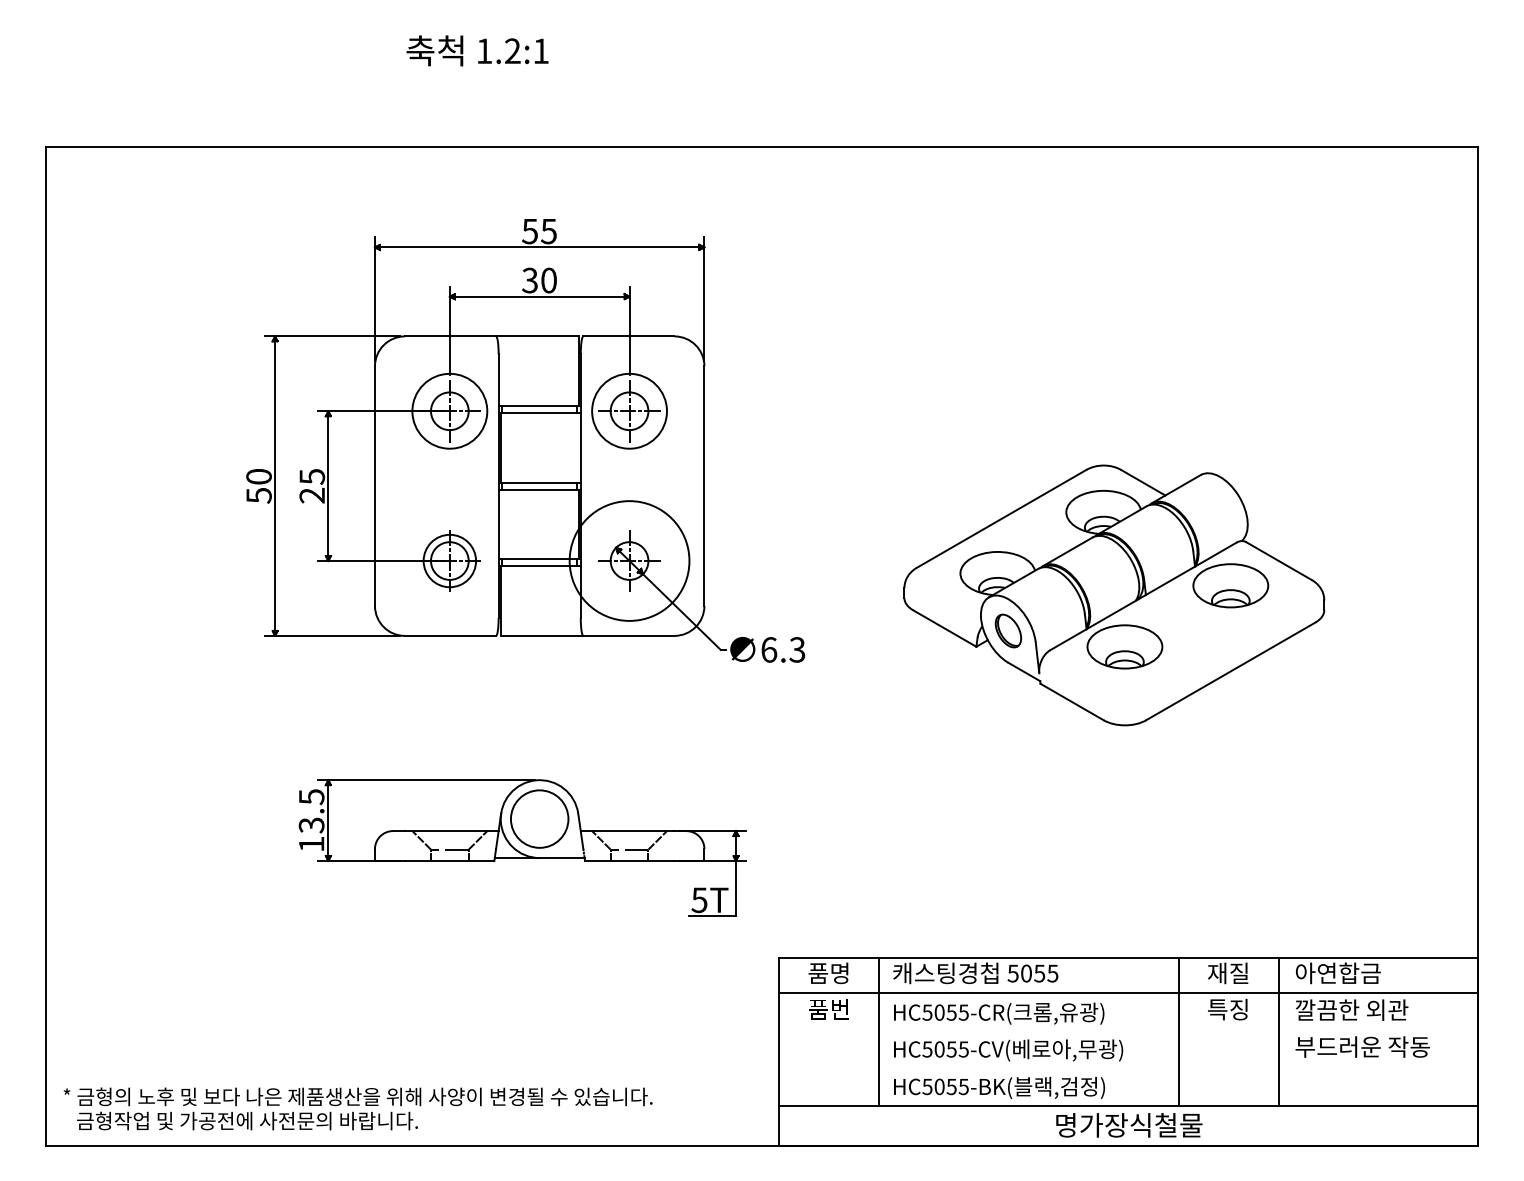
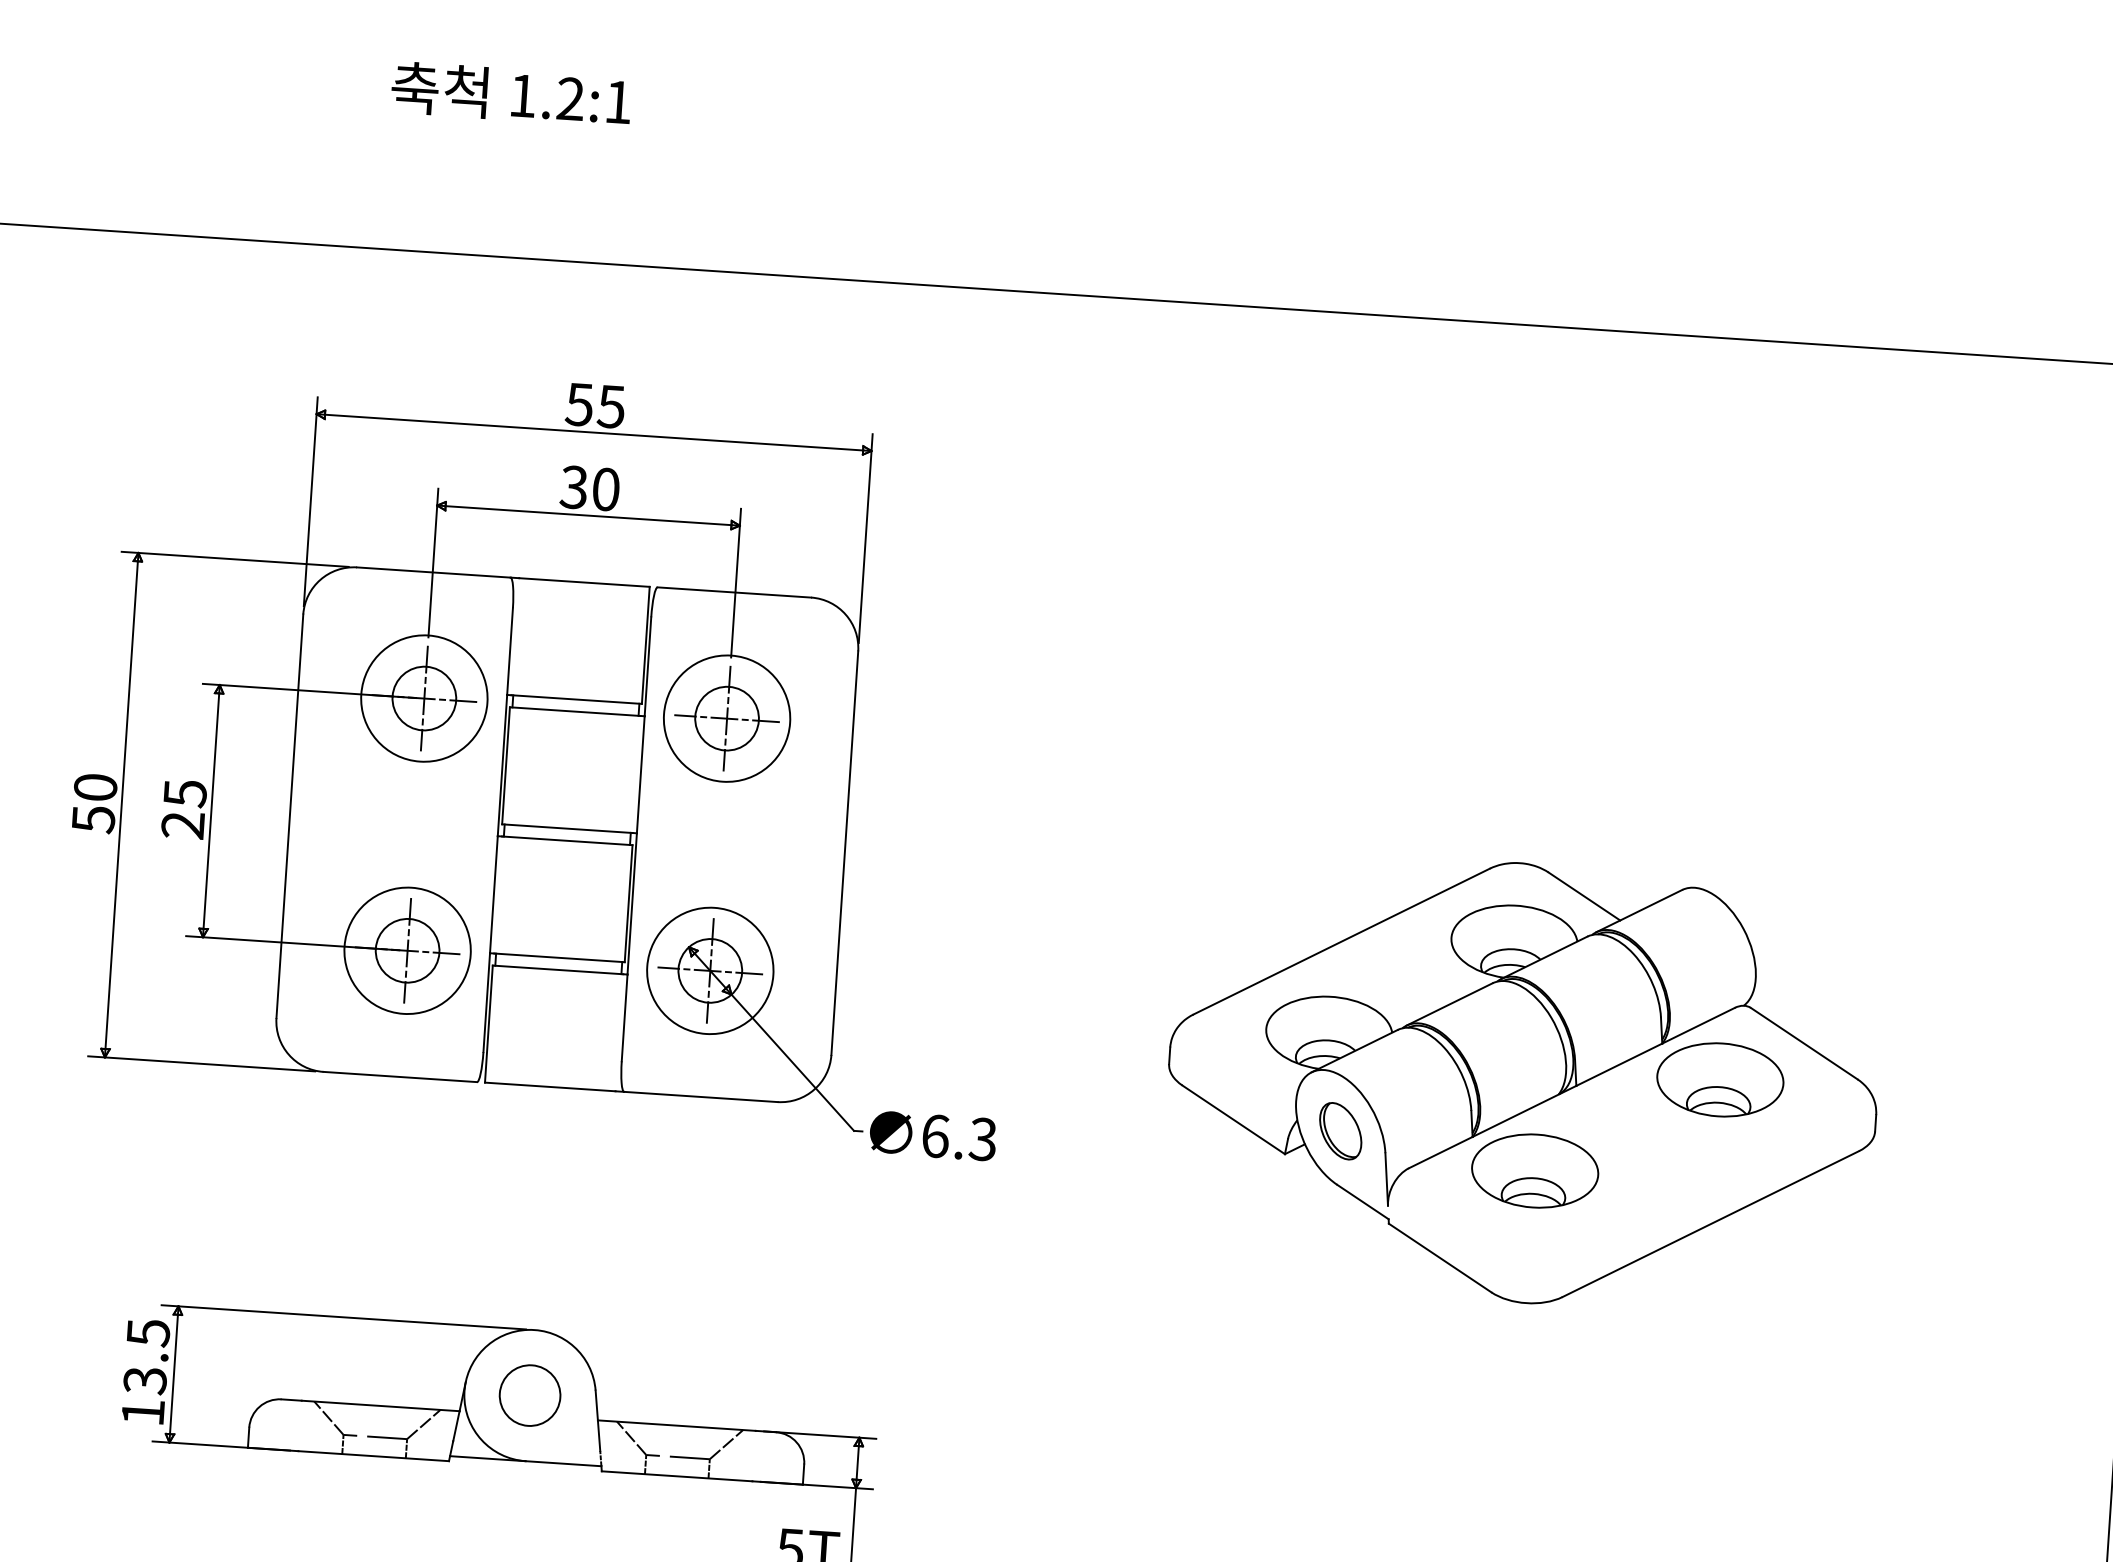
circle: (449, 560) -> (407, 949), size x1.43
circle: (629, 560) -> (710, 970), size x0.62
circle: (539, 819) -> (529, 1396), size x0.62

